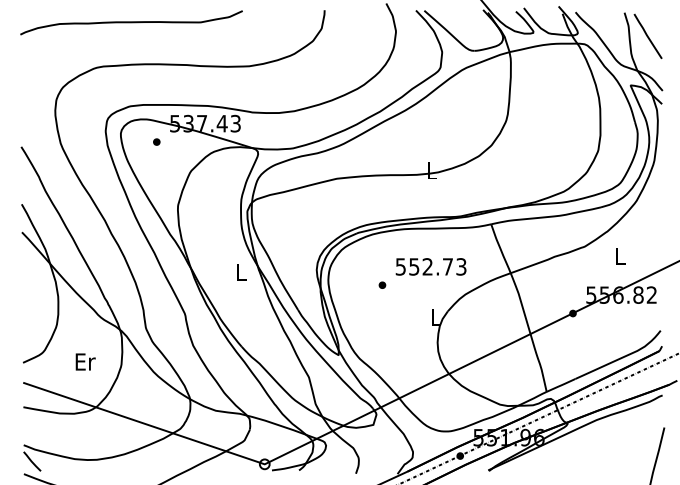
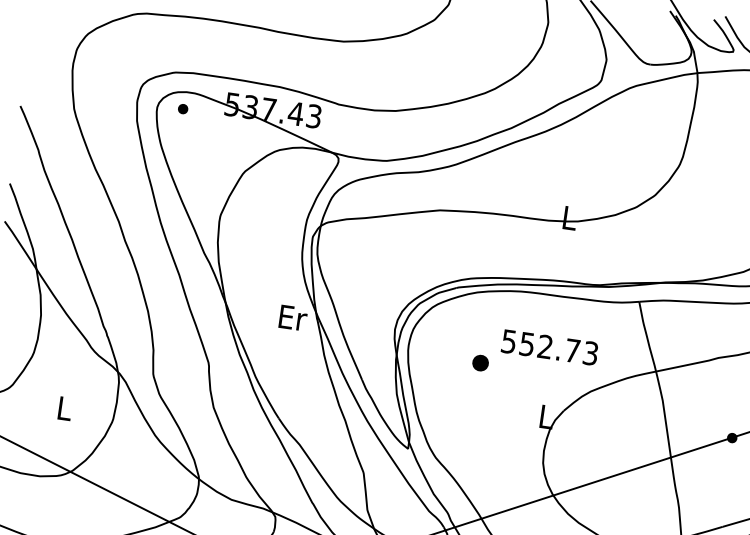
part: (156, 141) -> (182, 108), moved
text: (241, 271) -> (293, 316), L -> Er
part: (382, 284) -> (480, 361), size x1.6
text: (85, 361) -> (65, 408), Er -> L

